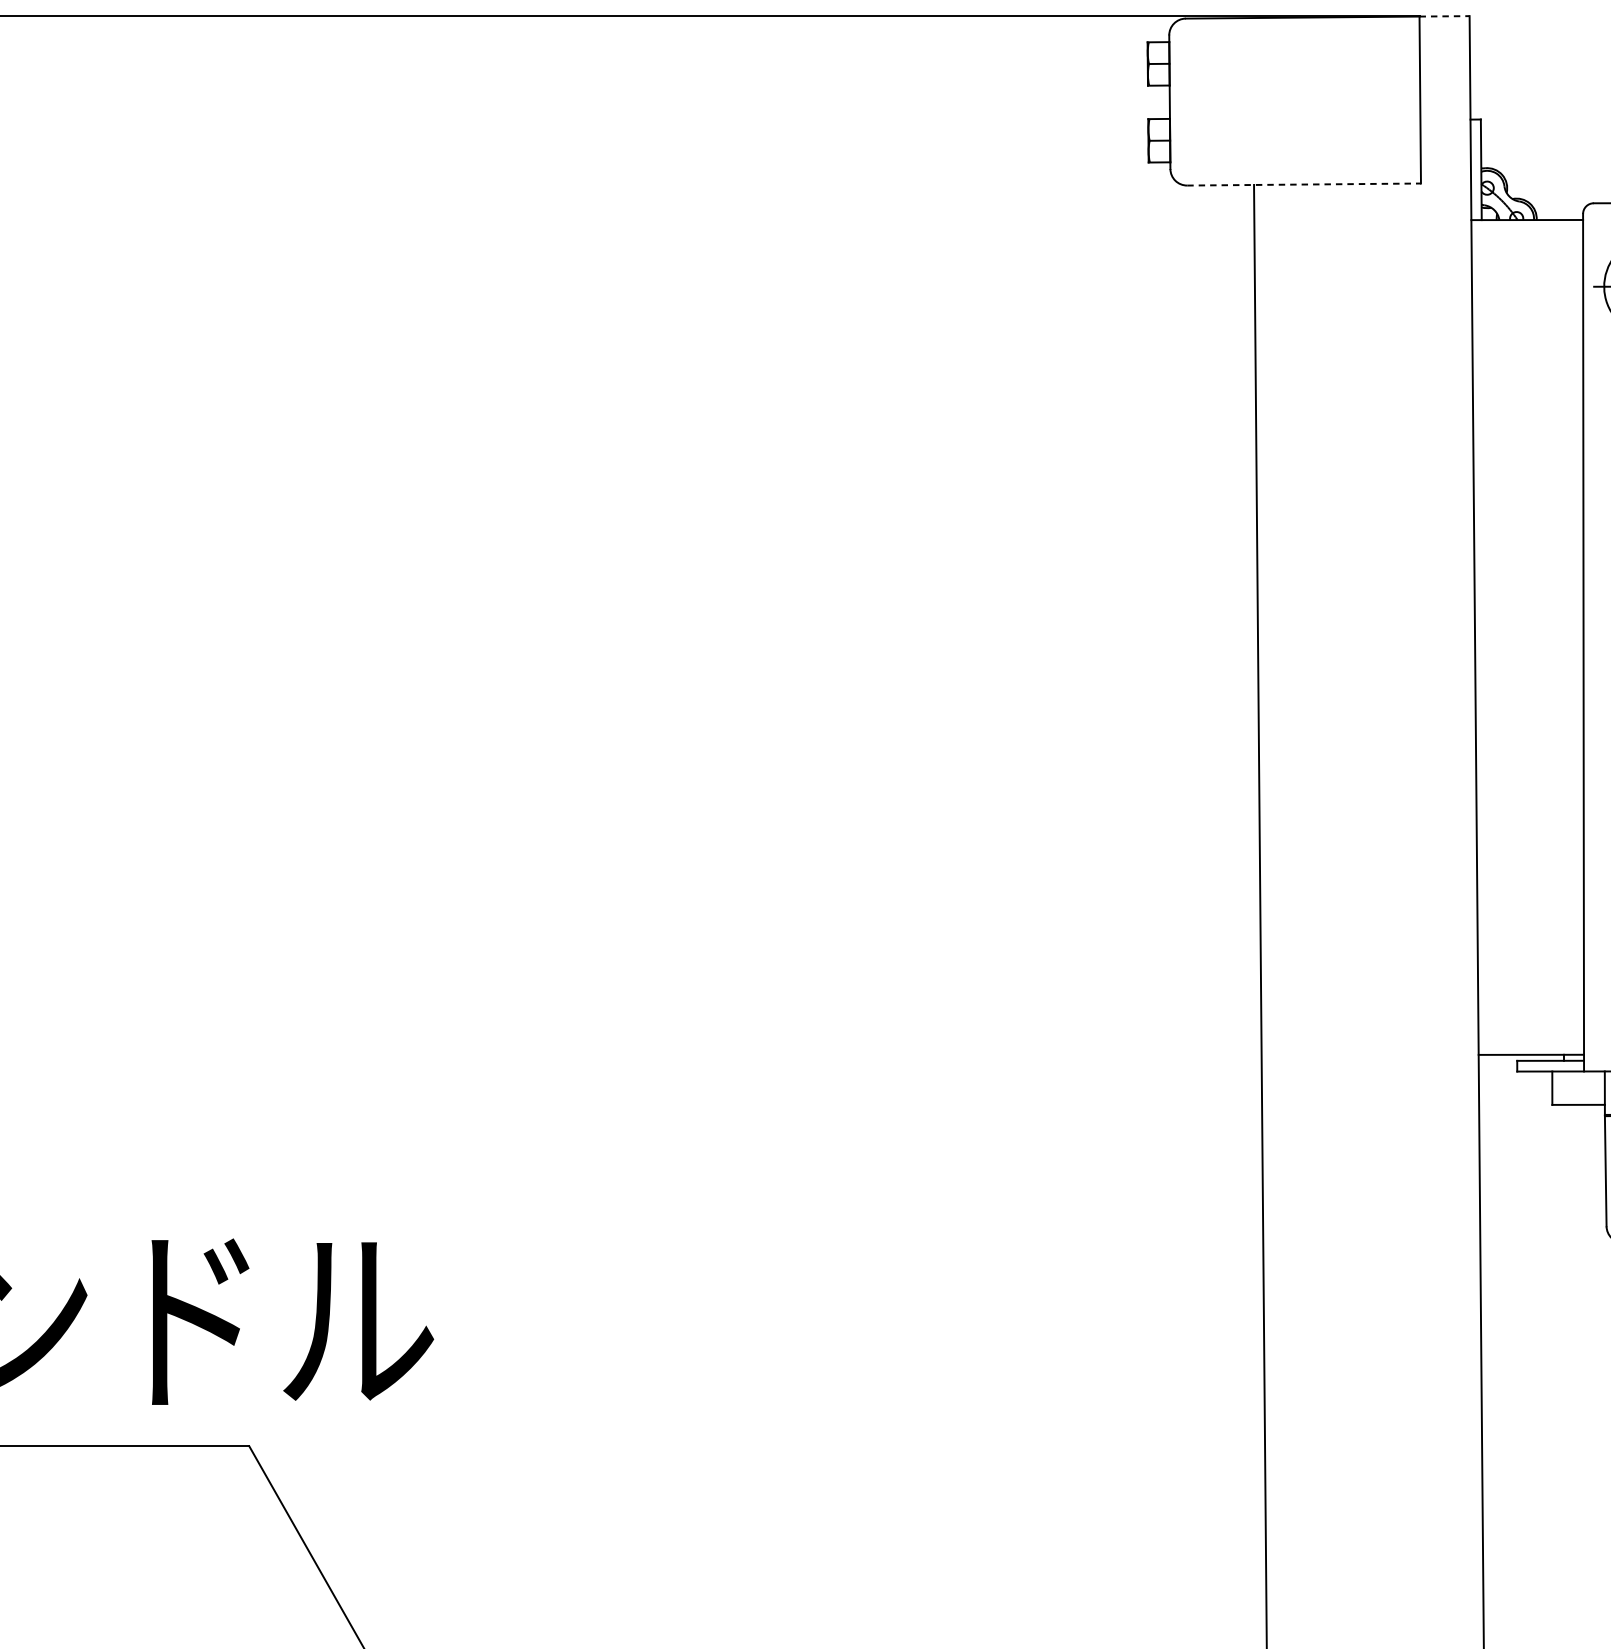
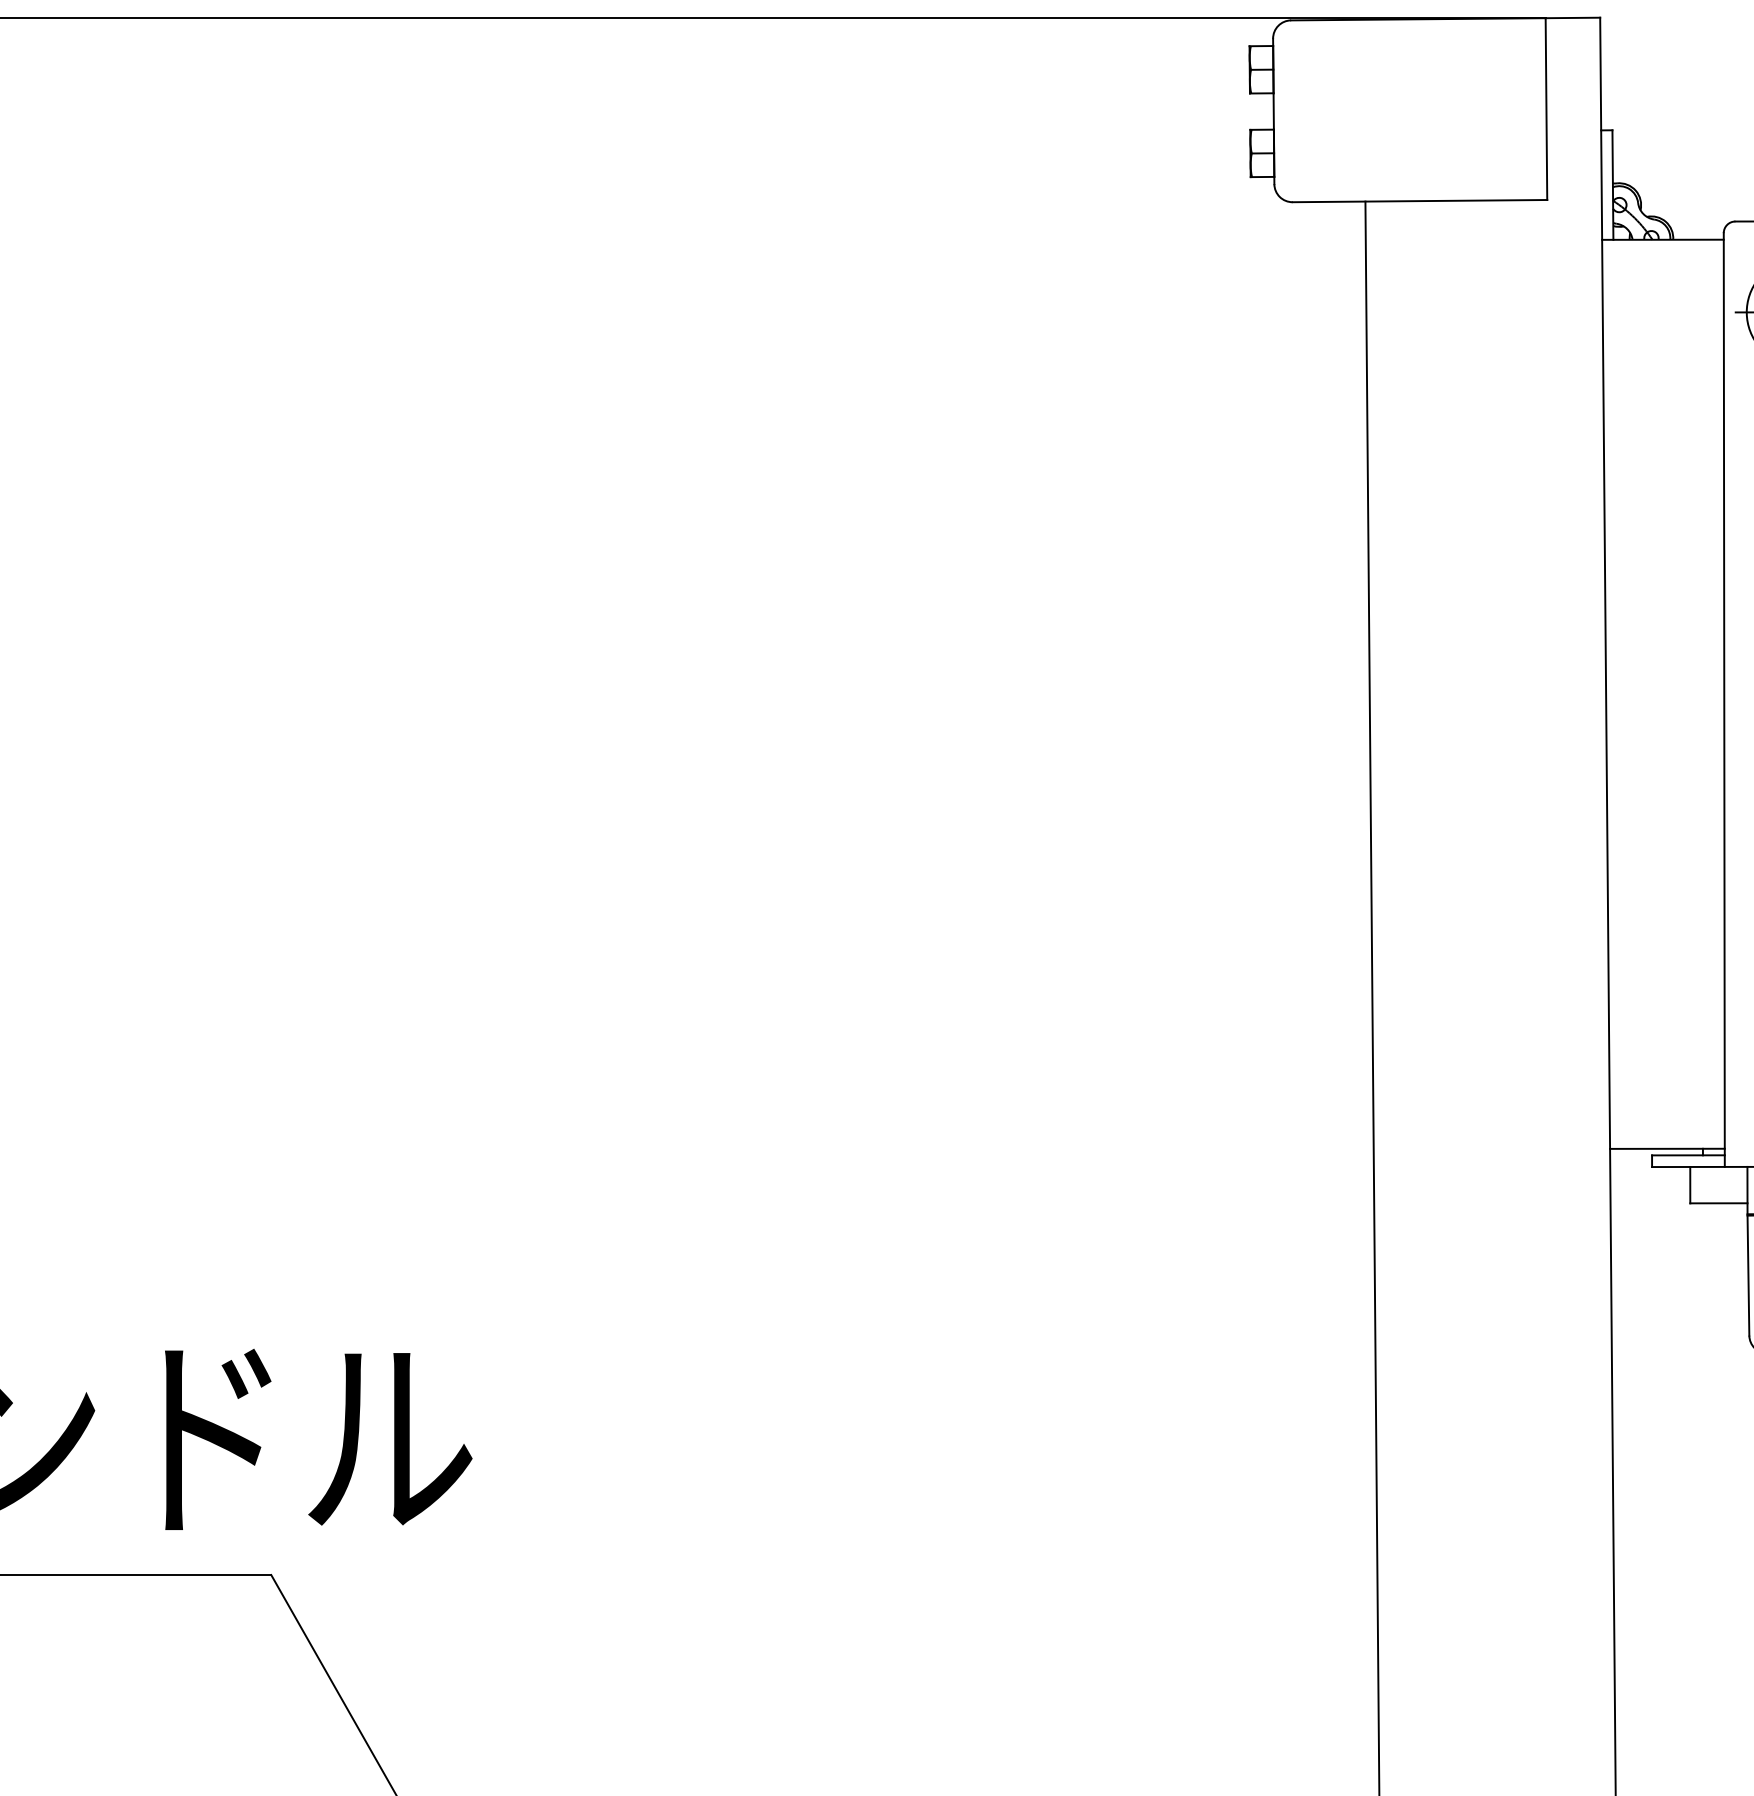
line: (1445, 15) -> (1573, 17), dashed -> solid
line: (1304, 184) -> (1420, 201), dashed -> solid

